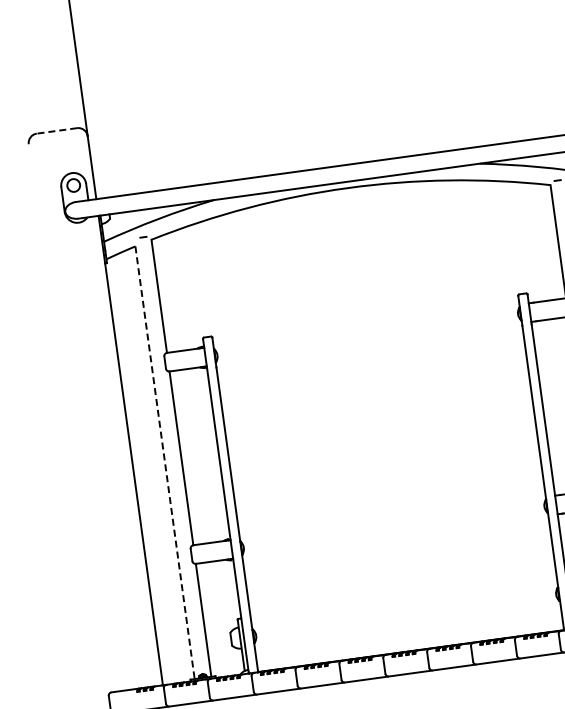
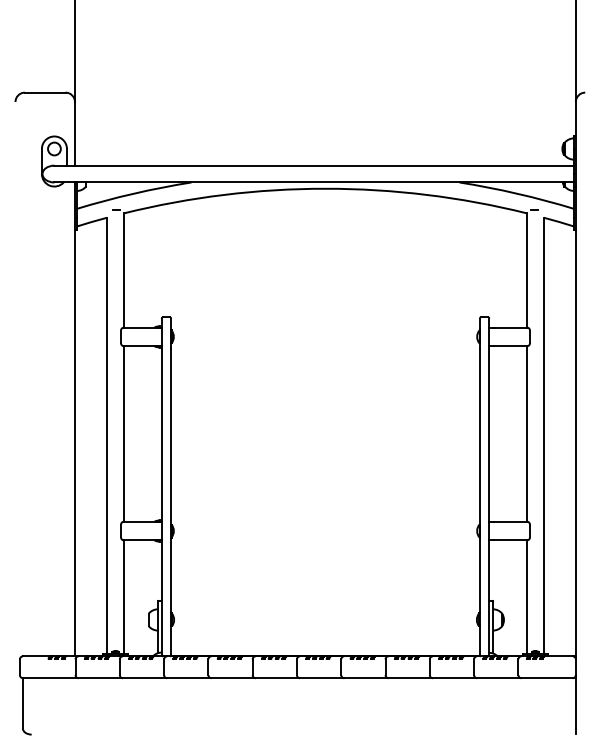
line: (56, 130) -> (44, 92), dashed -> solid
line: (165, 463) -> (107, 436), dashed -> solid

